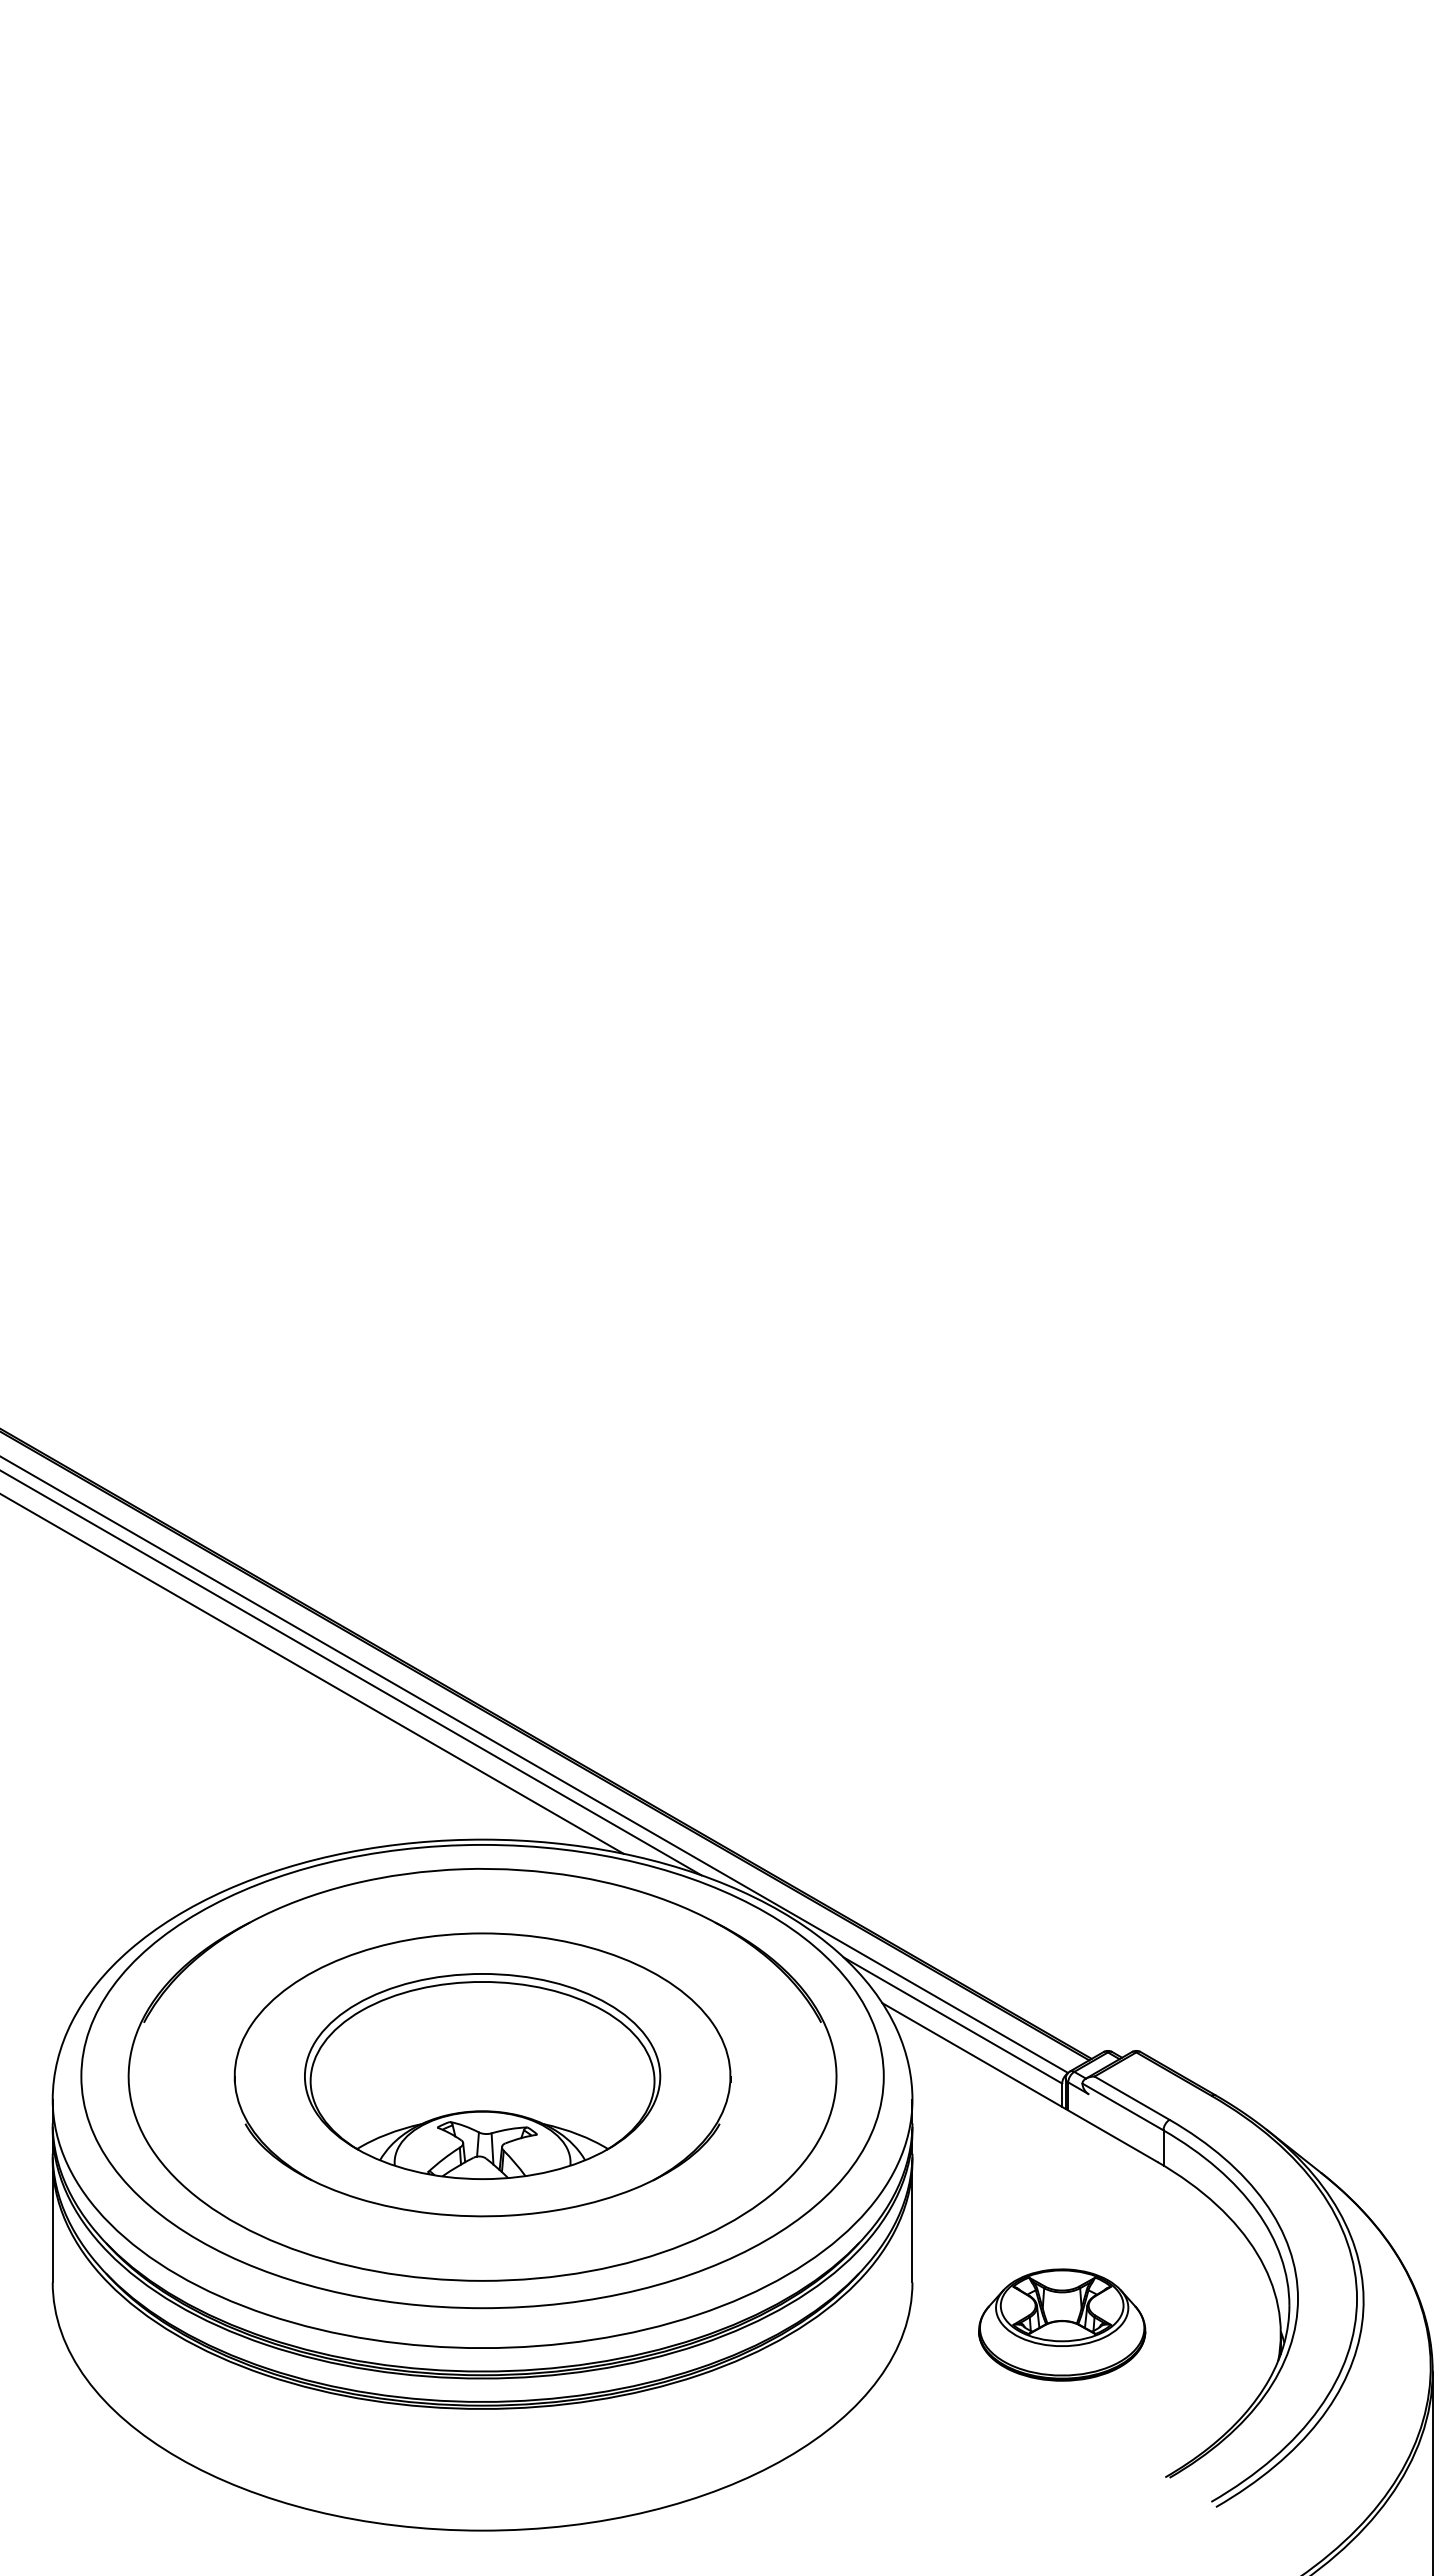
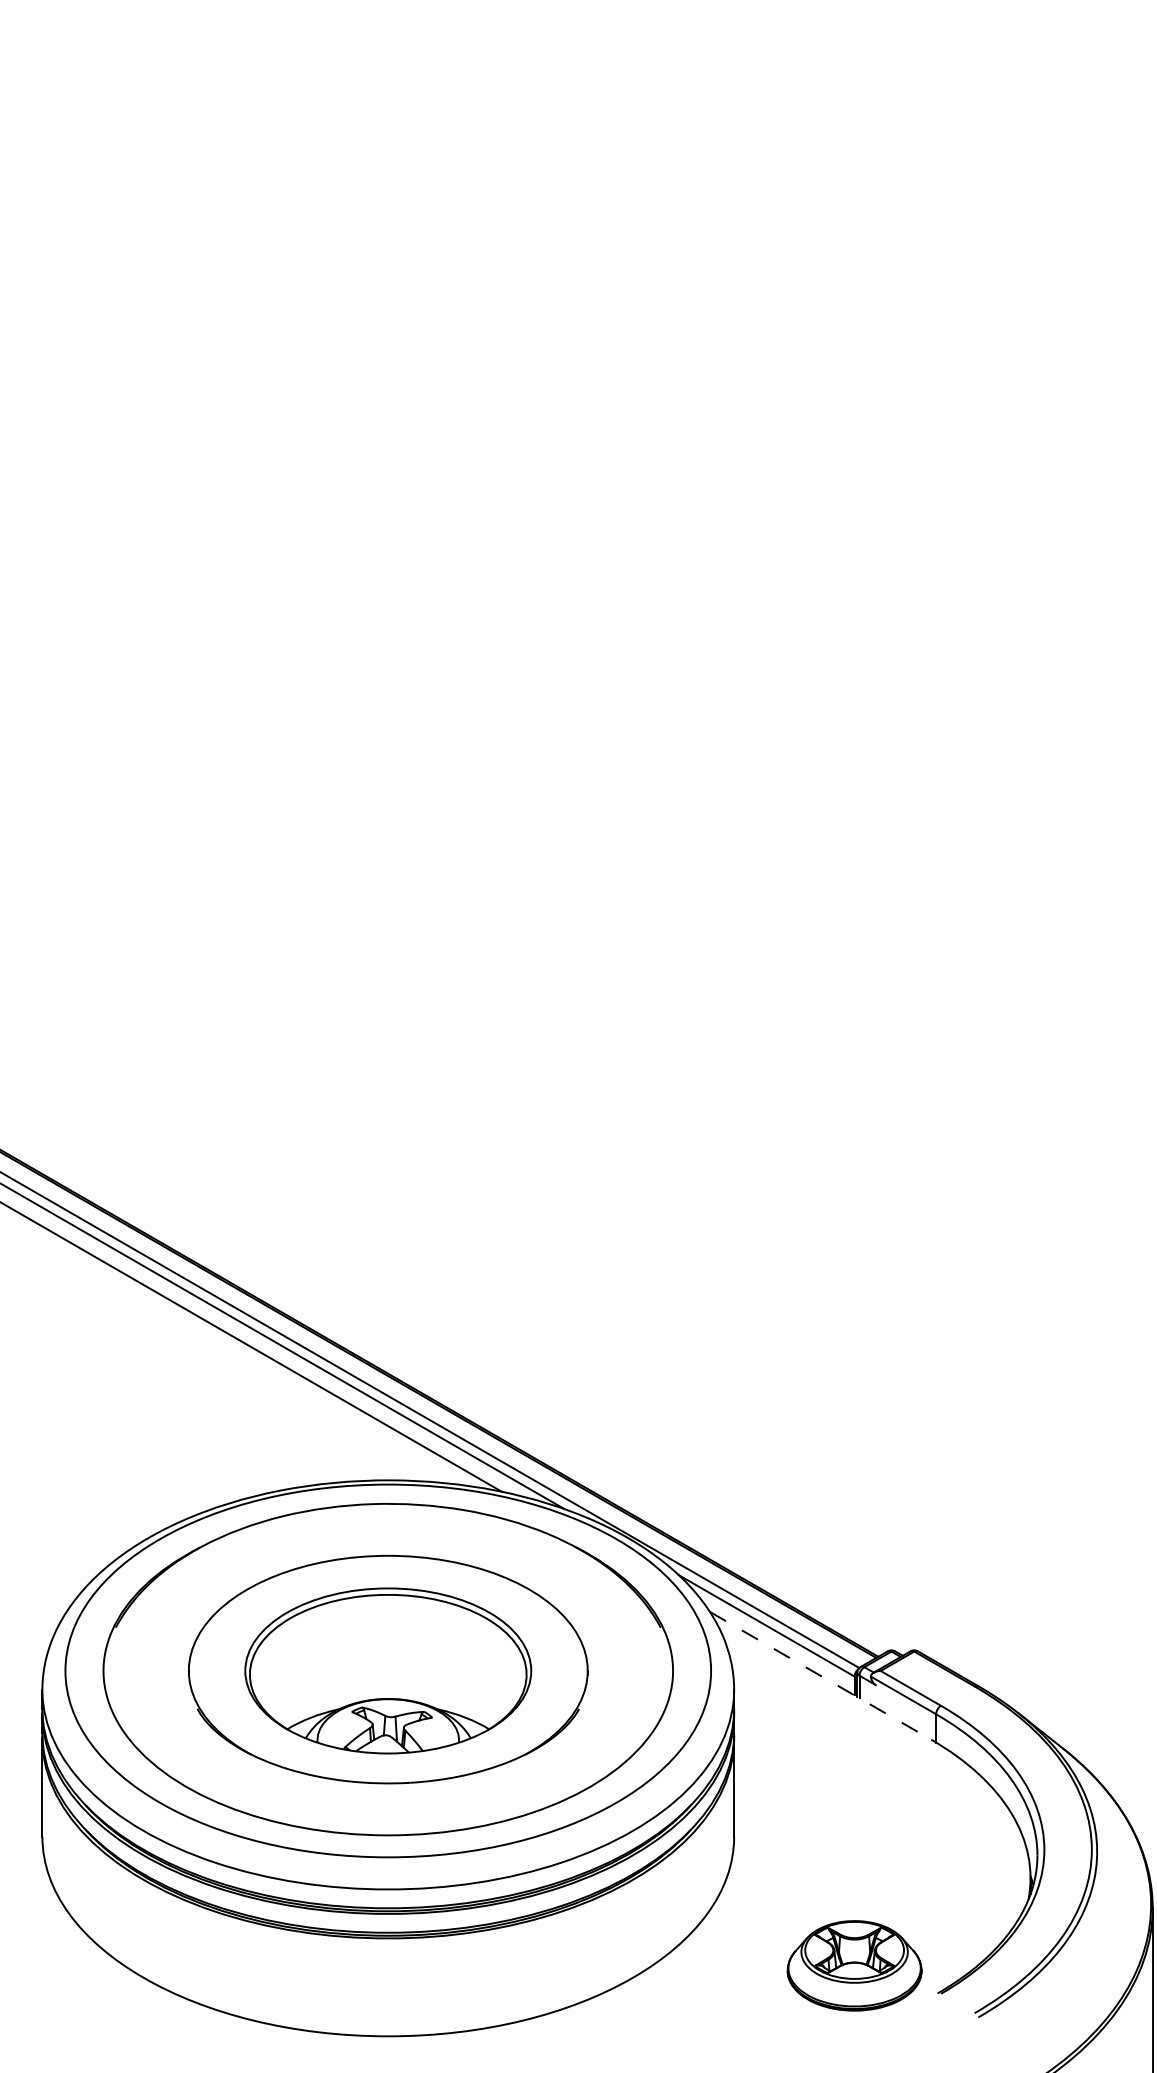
line: (1019, 2082) -> (820, 1675), solid -> dashed
part: (1062, 2324) -> (854, 1965), moved

